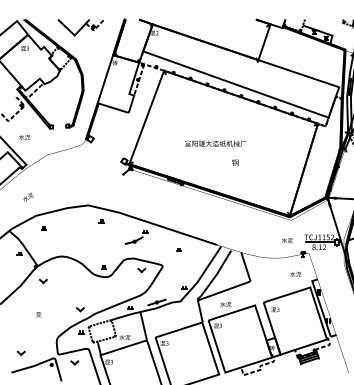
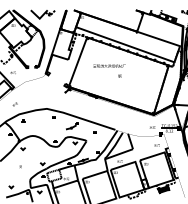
text: (215, 151) -> (109, 70), moved

